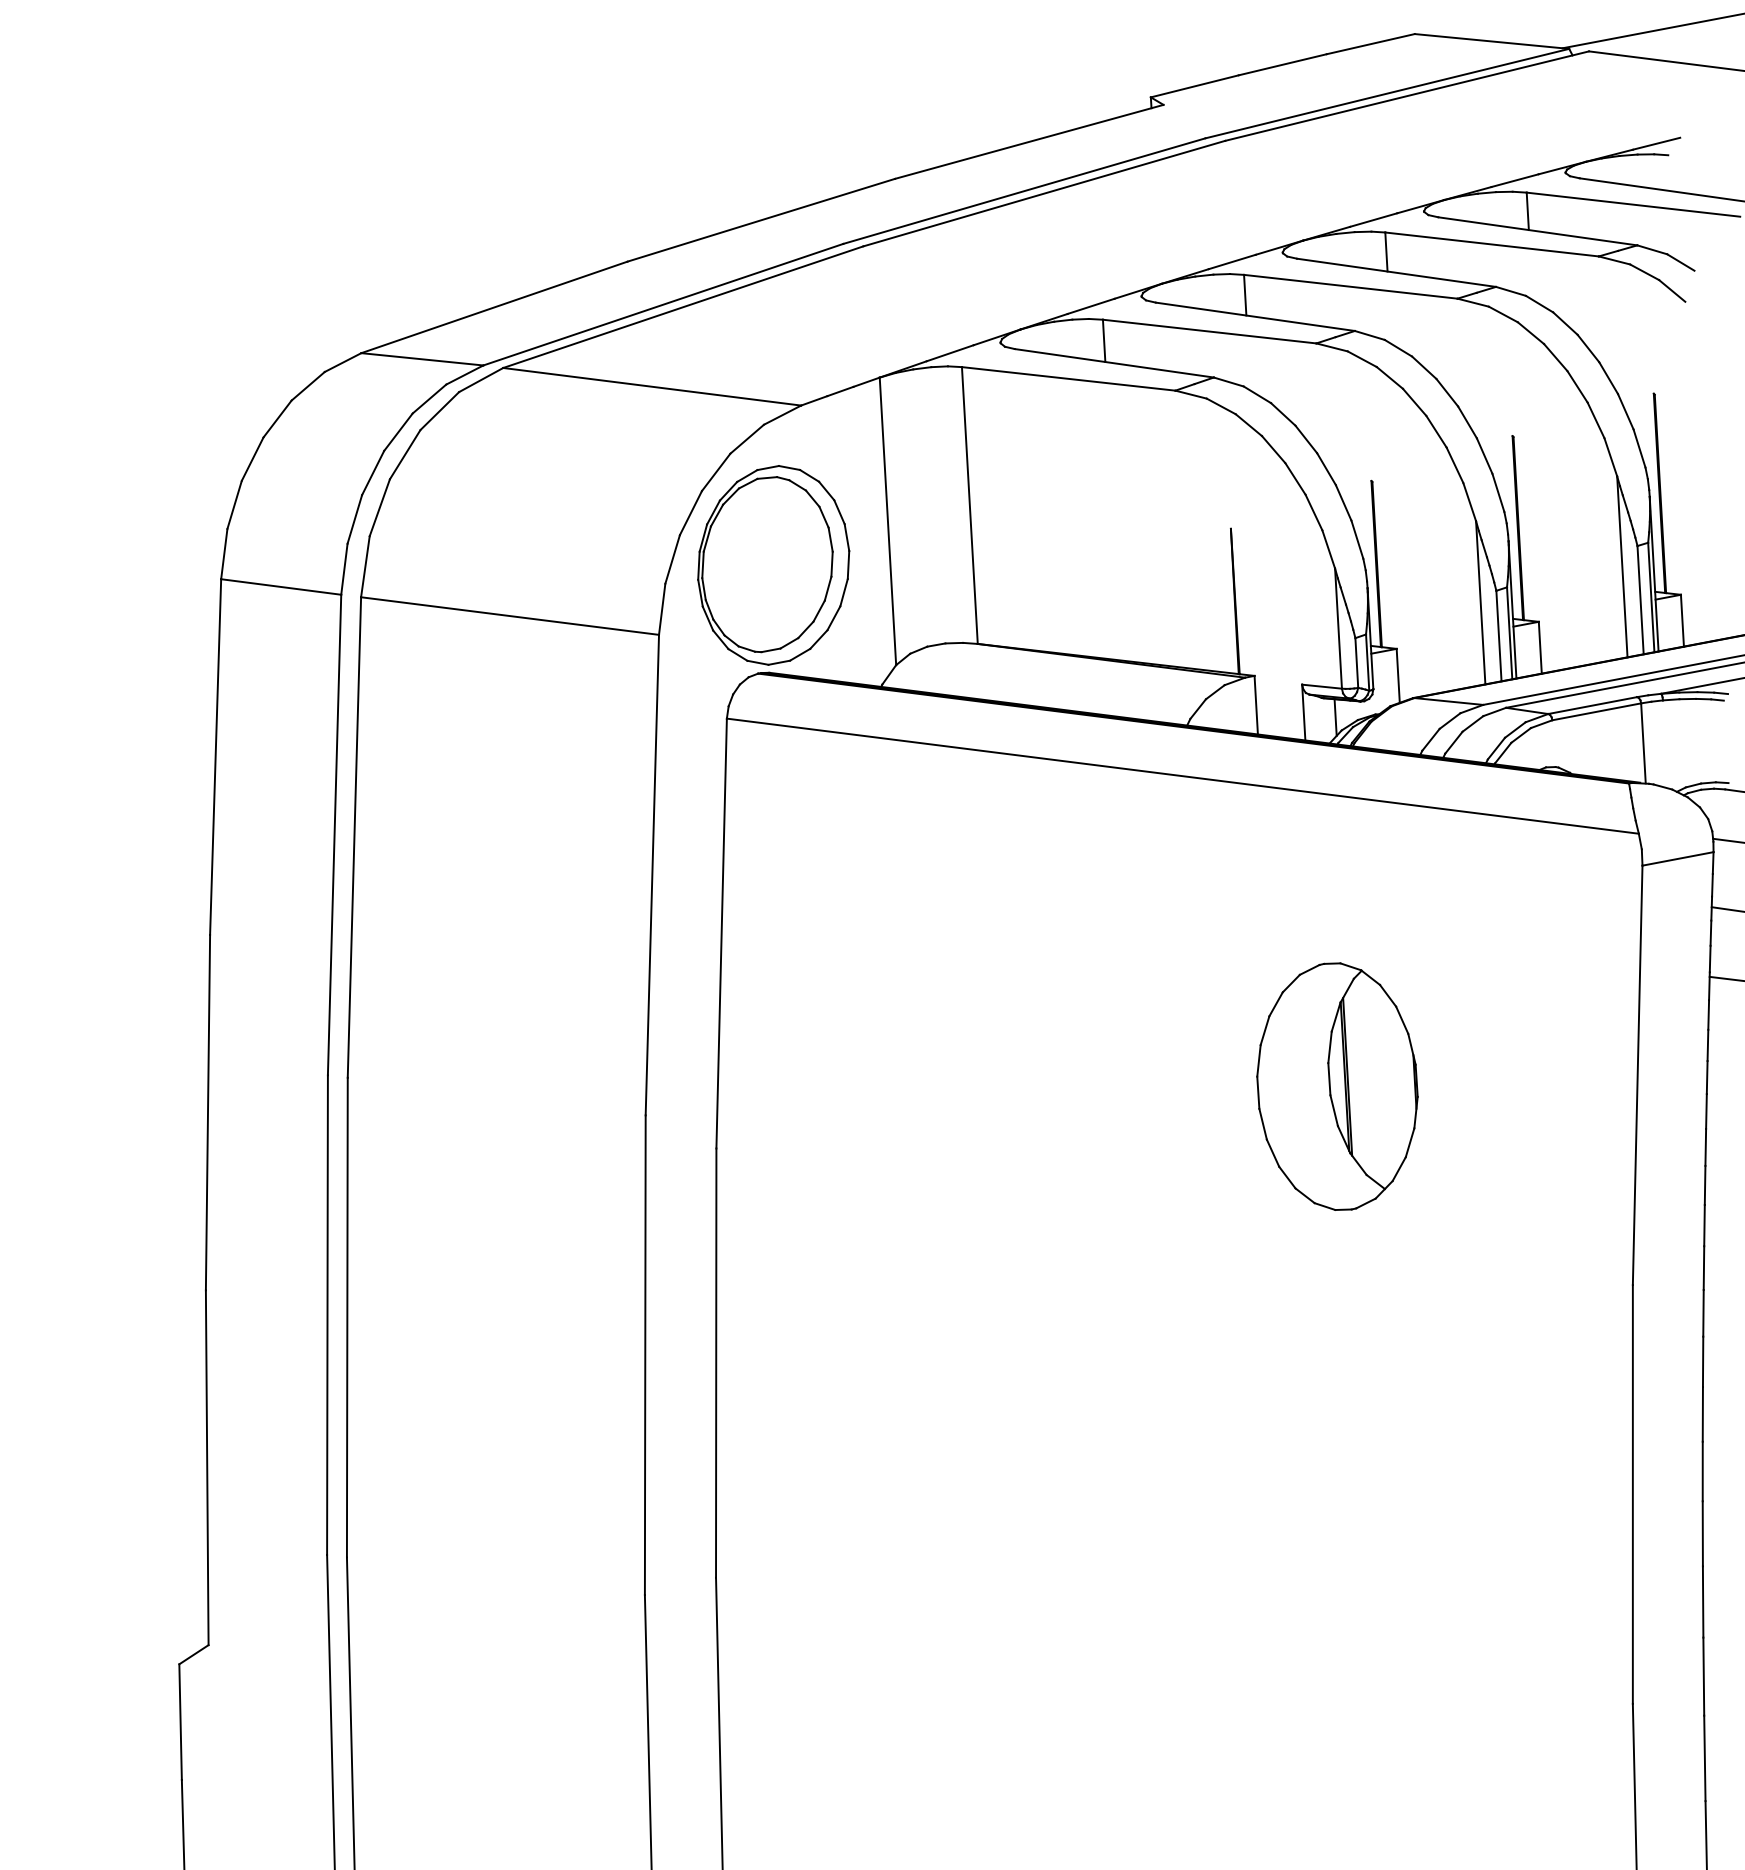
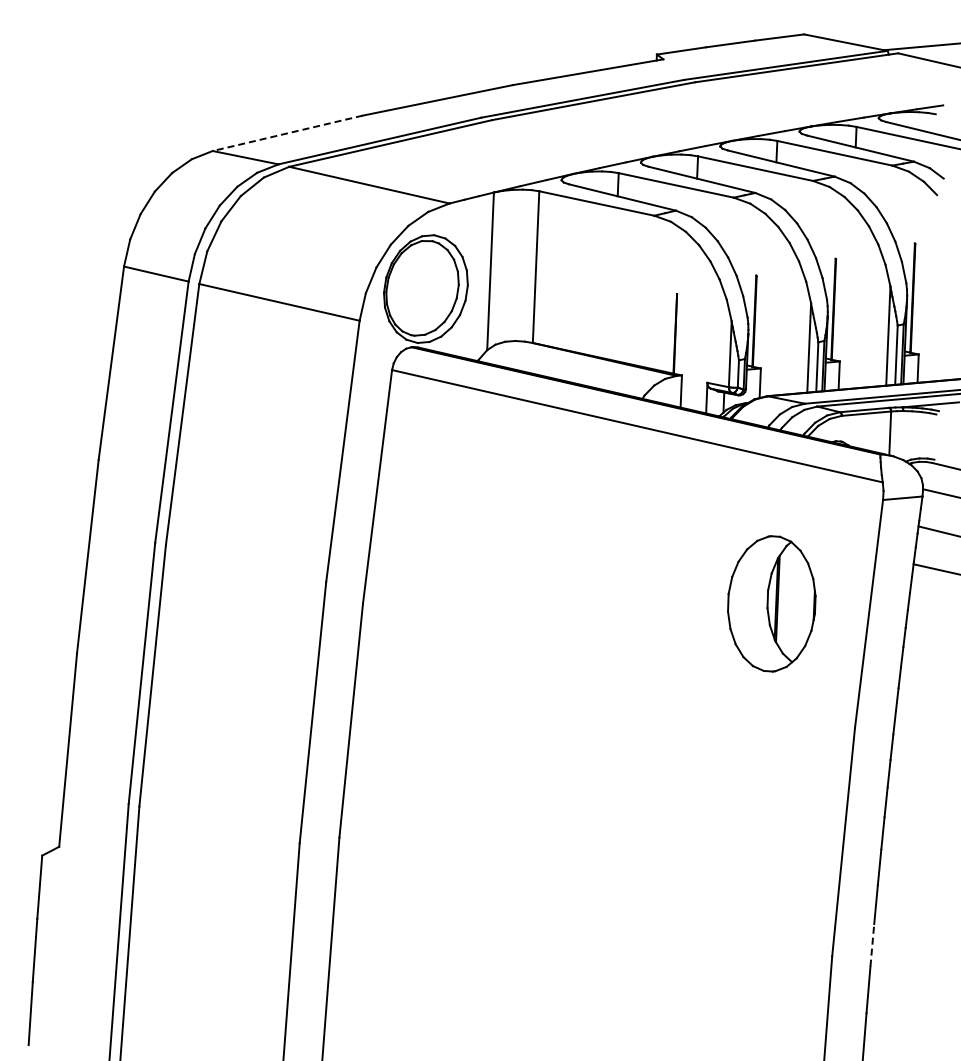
line: (493, 307) -> (287, 133), solid -> dashed
part: (1336, 1086) -> (771, 603), moved
line: (1703, 1675) -> (872, 944), solid -> dashed

